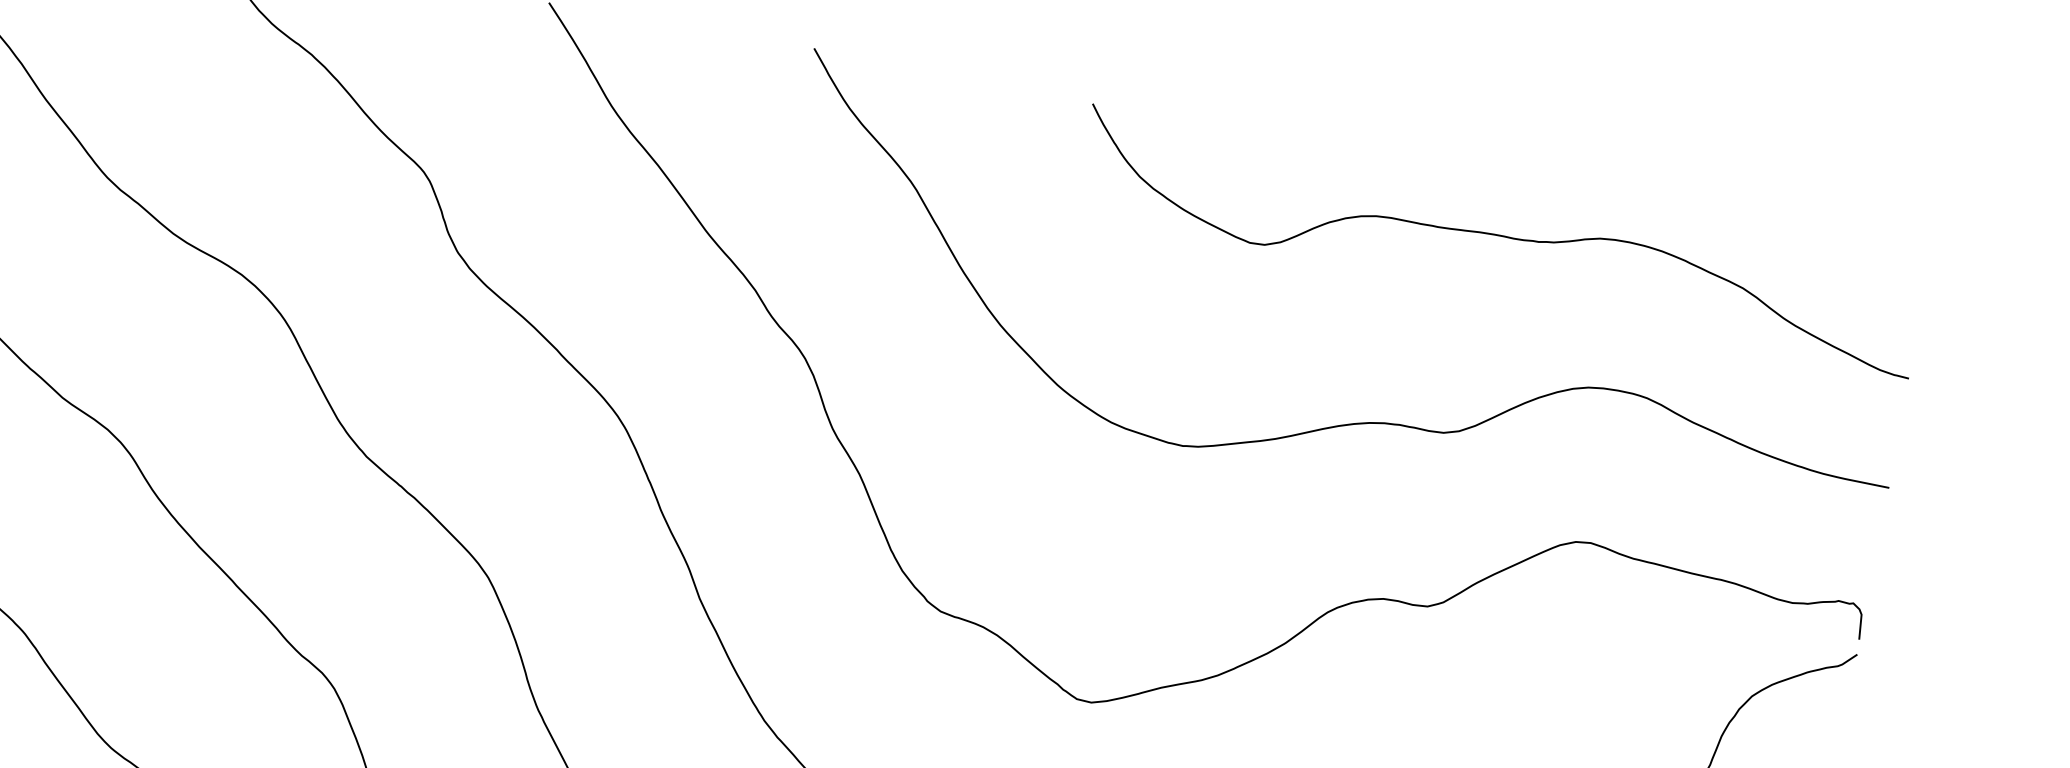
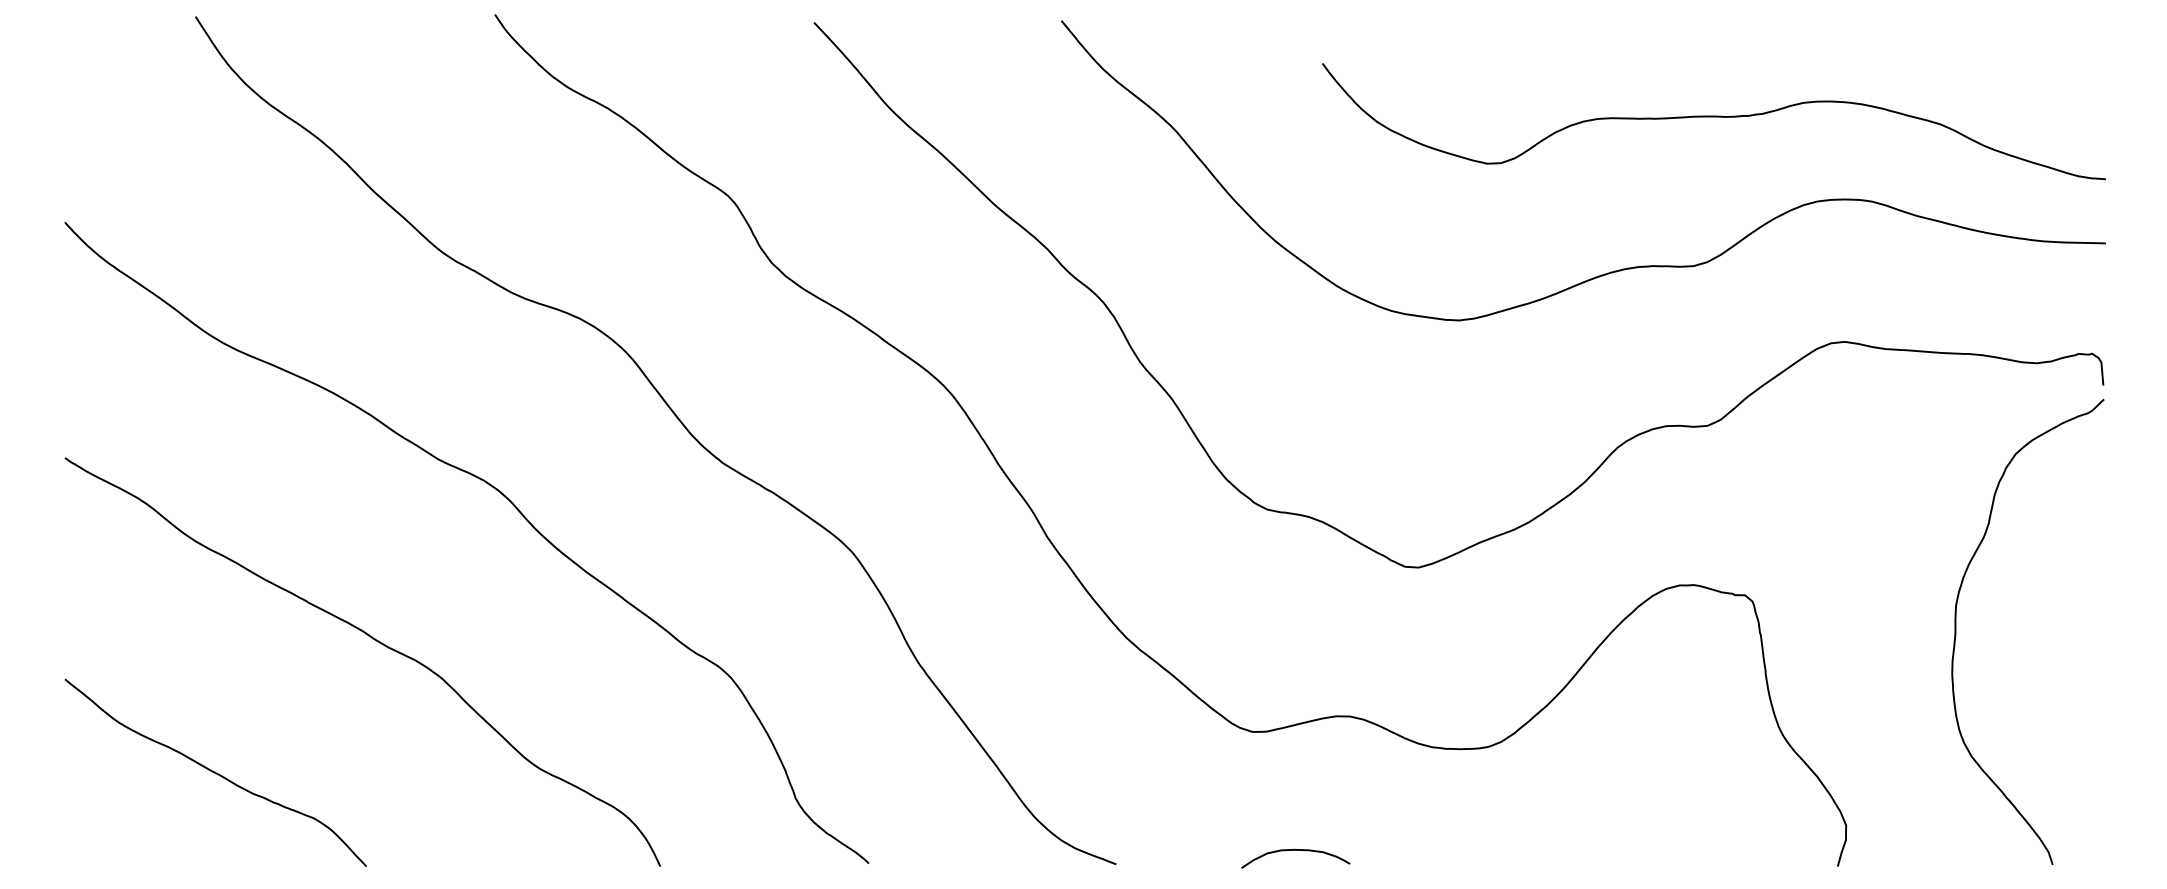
curve: (1500, 236) -> (1713, 117), moved

